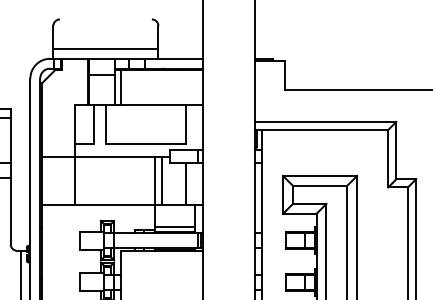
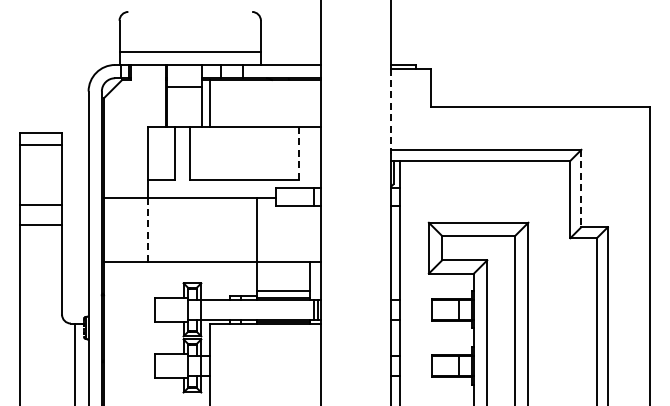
line: (255, 91) -> (391, 109), solid -> dashed
line: (186, 124) -> (298, 153), solid -> dashed
line: (396, 150) -> (581, 188), solid -> dashed
line: (74, 181) -> (148, 230), solid -> dashed
line: (161, 181) -> (265, 229), removed
line: (186, 183) -> (298, 233), removed

